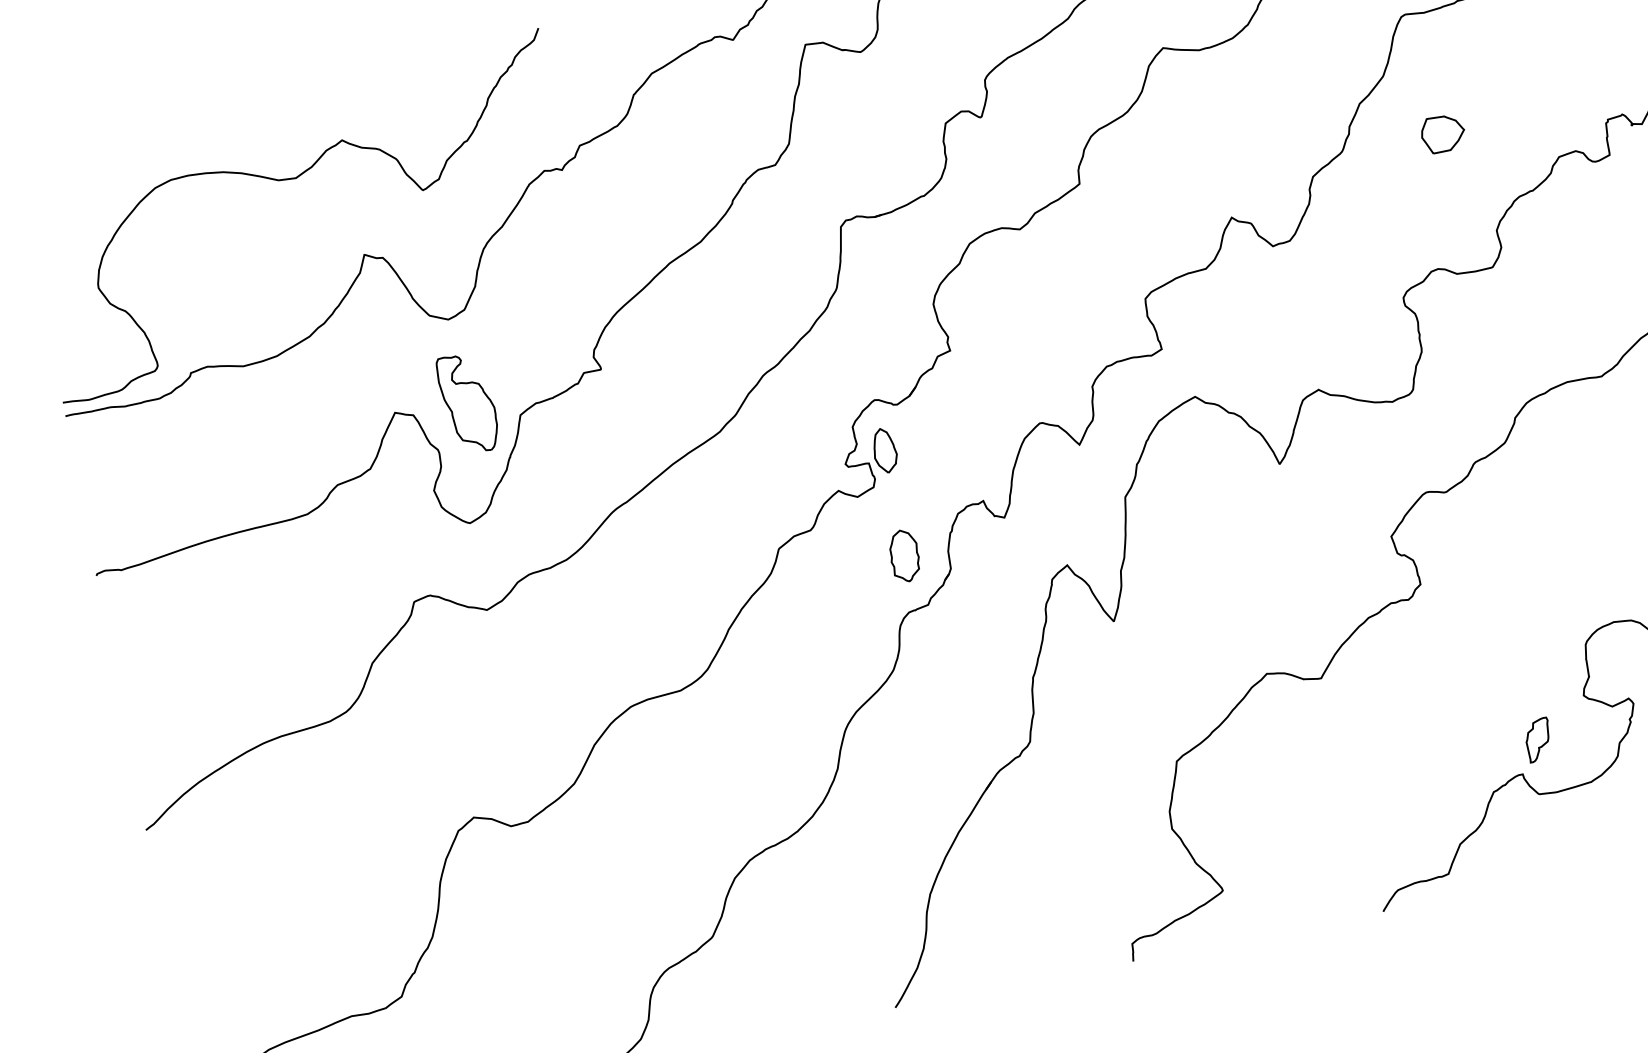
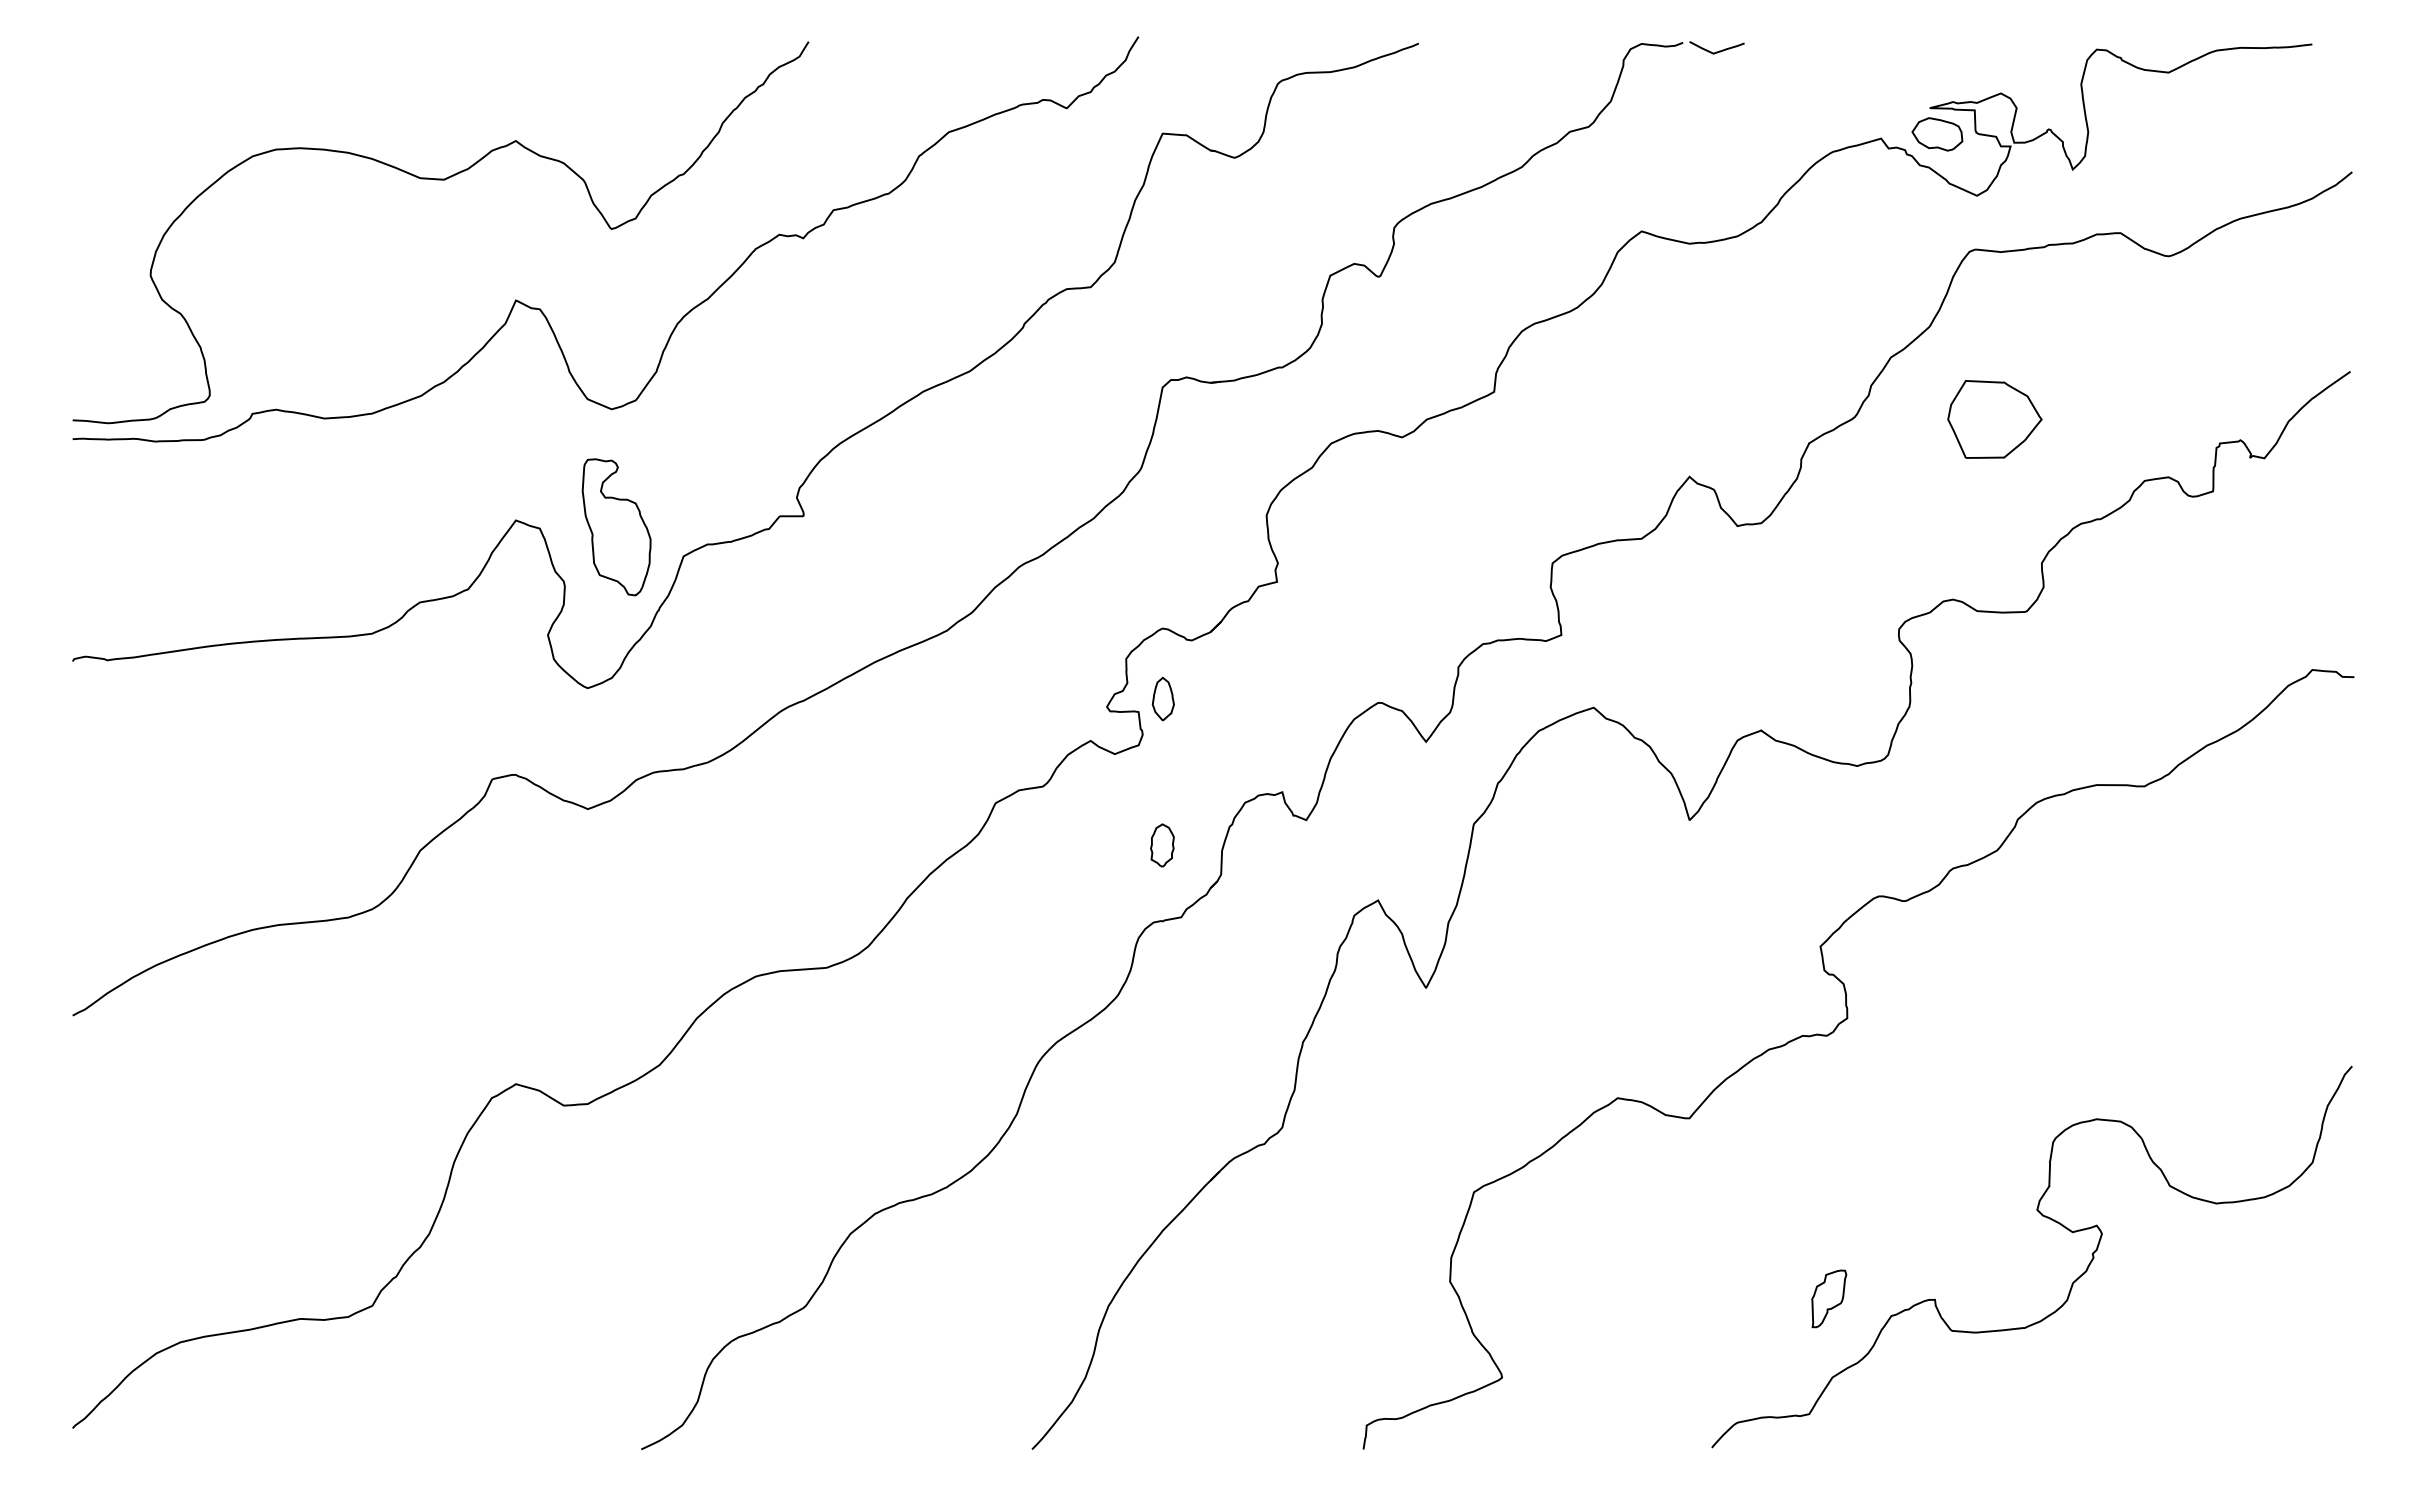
part: (1443, 133) -> (1995, 419), size x1.6
part: (884, 450) -> (1163, 698), size x0.7
part: (904, 555) -> (1162, 845), size x0.6
part: (1538, 739) -> (1829, 1298), moved

